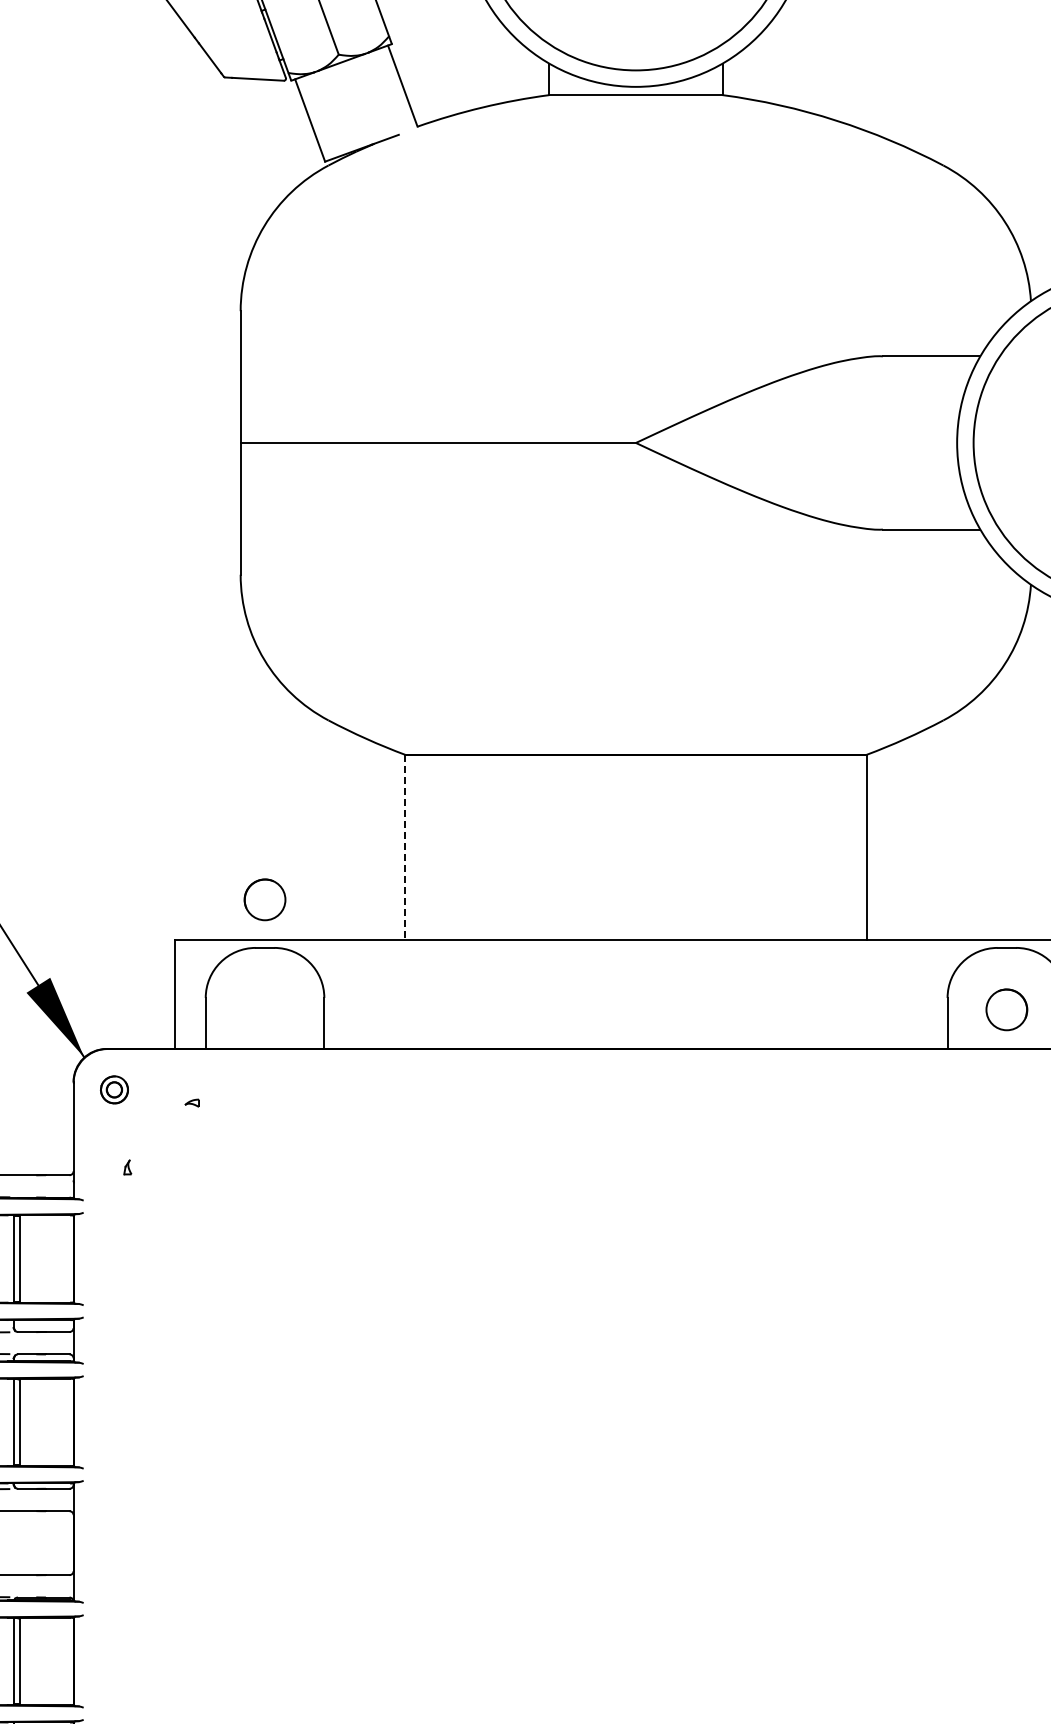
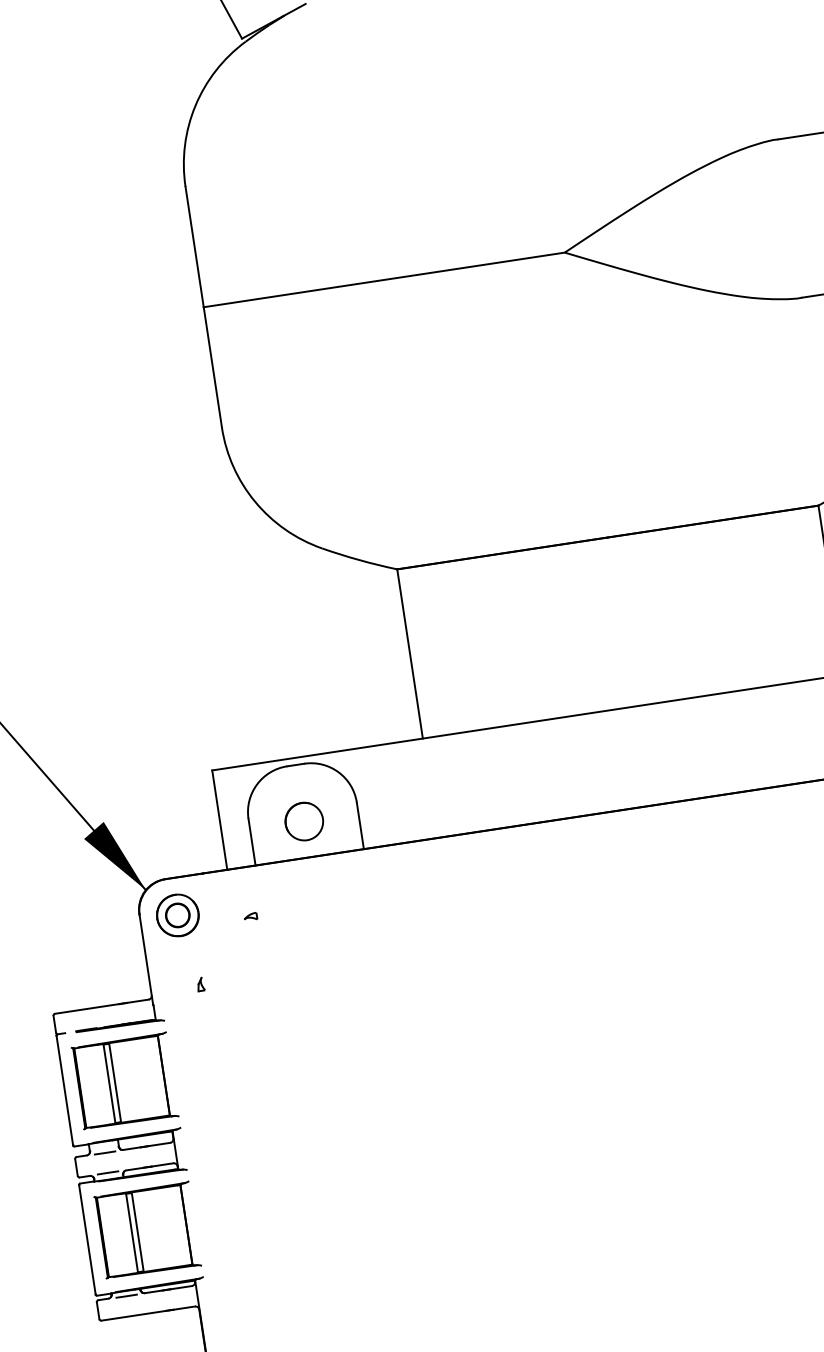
line: (405, 847) -> (410, 653), dashed -> solid
part: (264, 899) -> (303, 821), moved
part: (114, 1089) -> (177, 915), size x1.67

